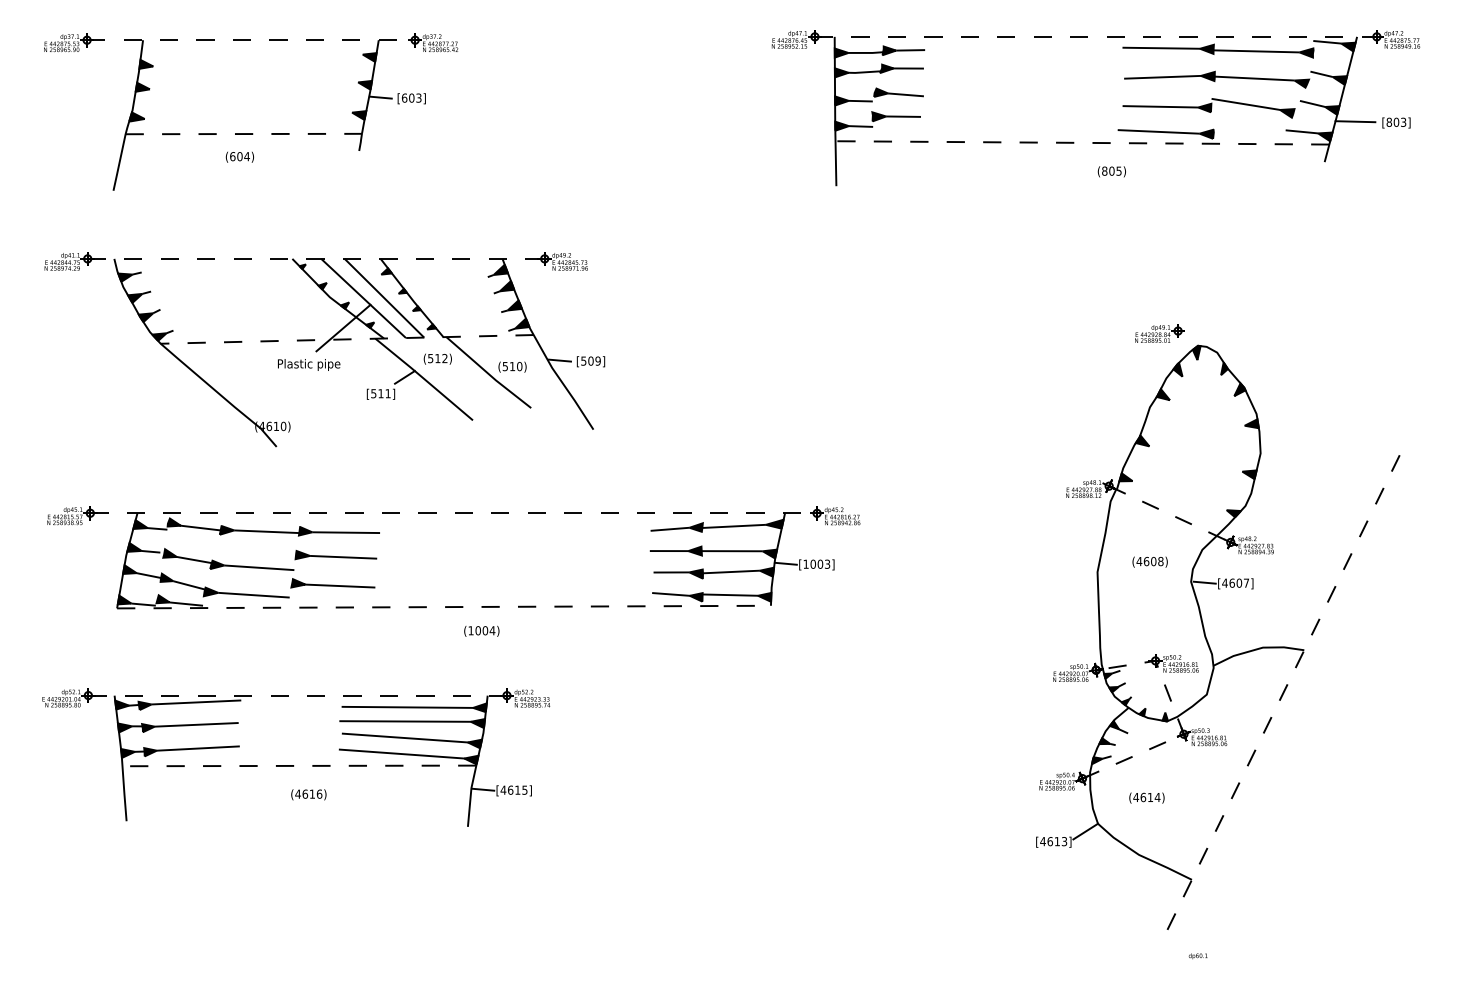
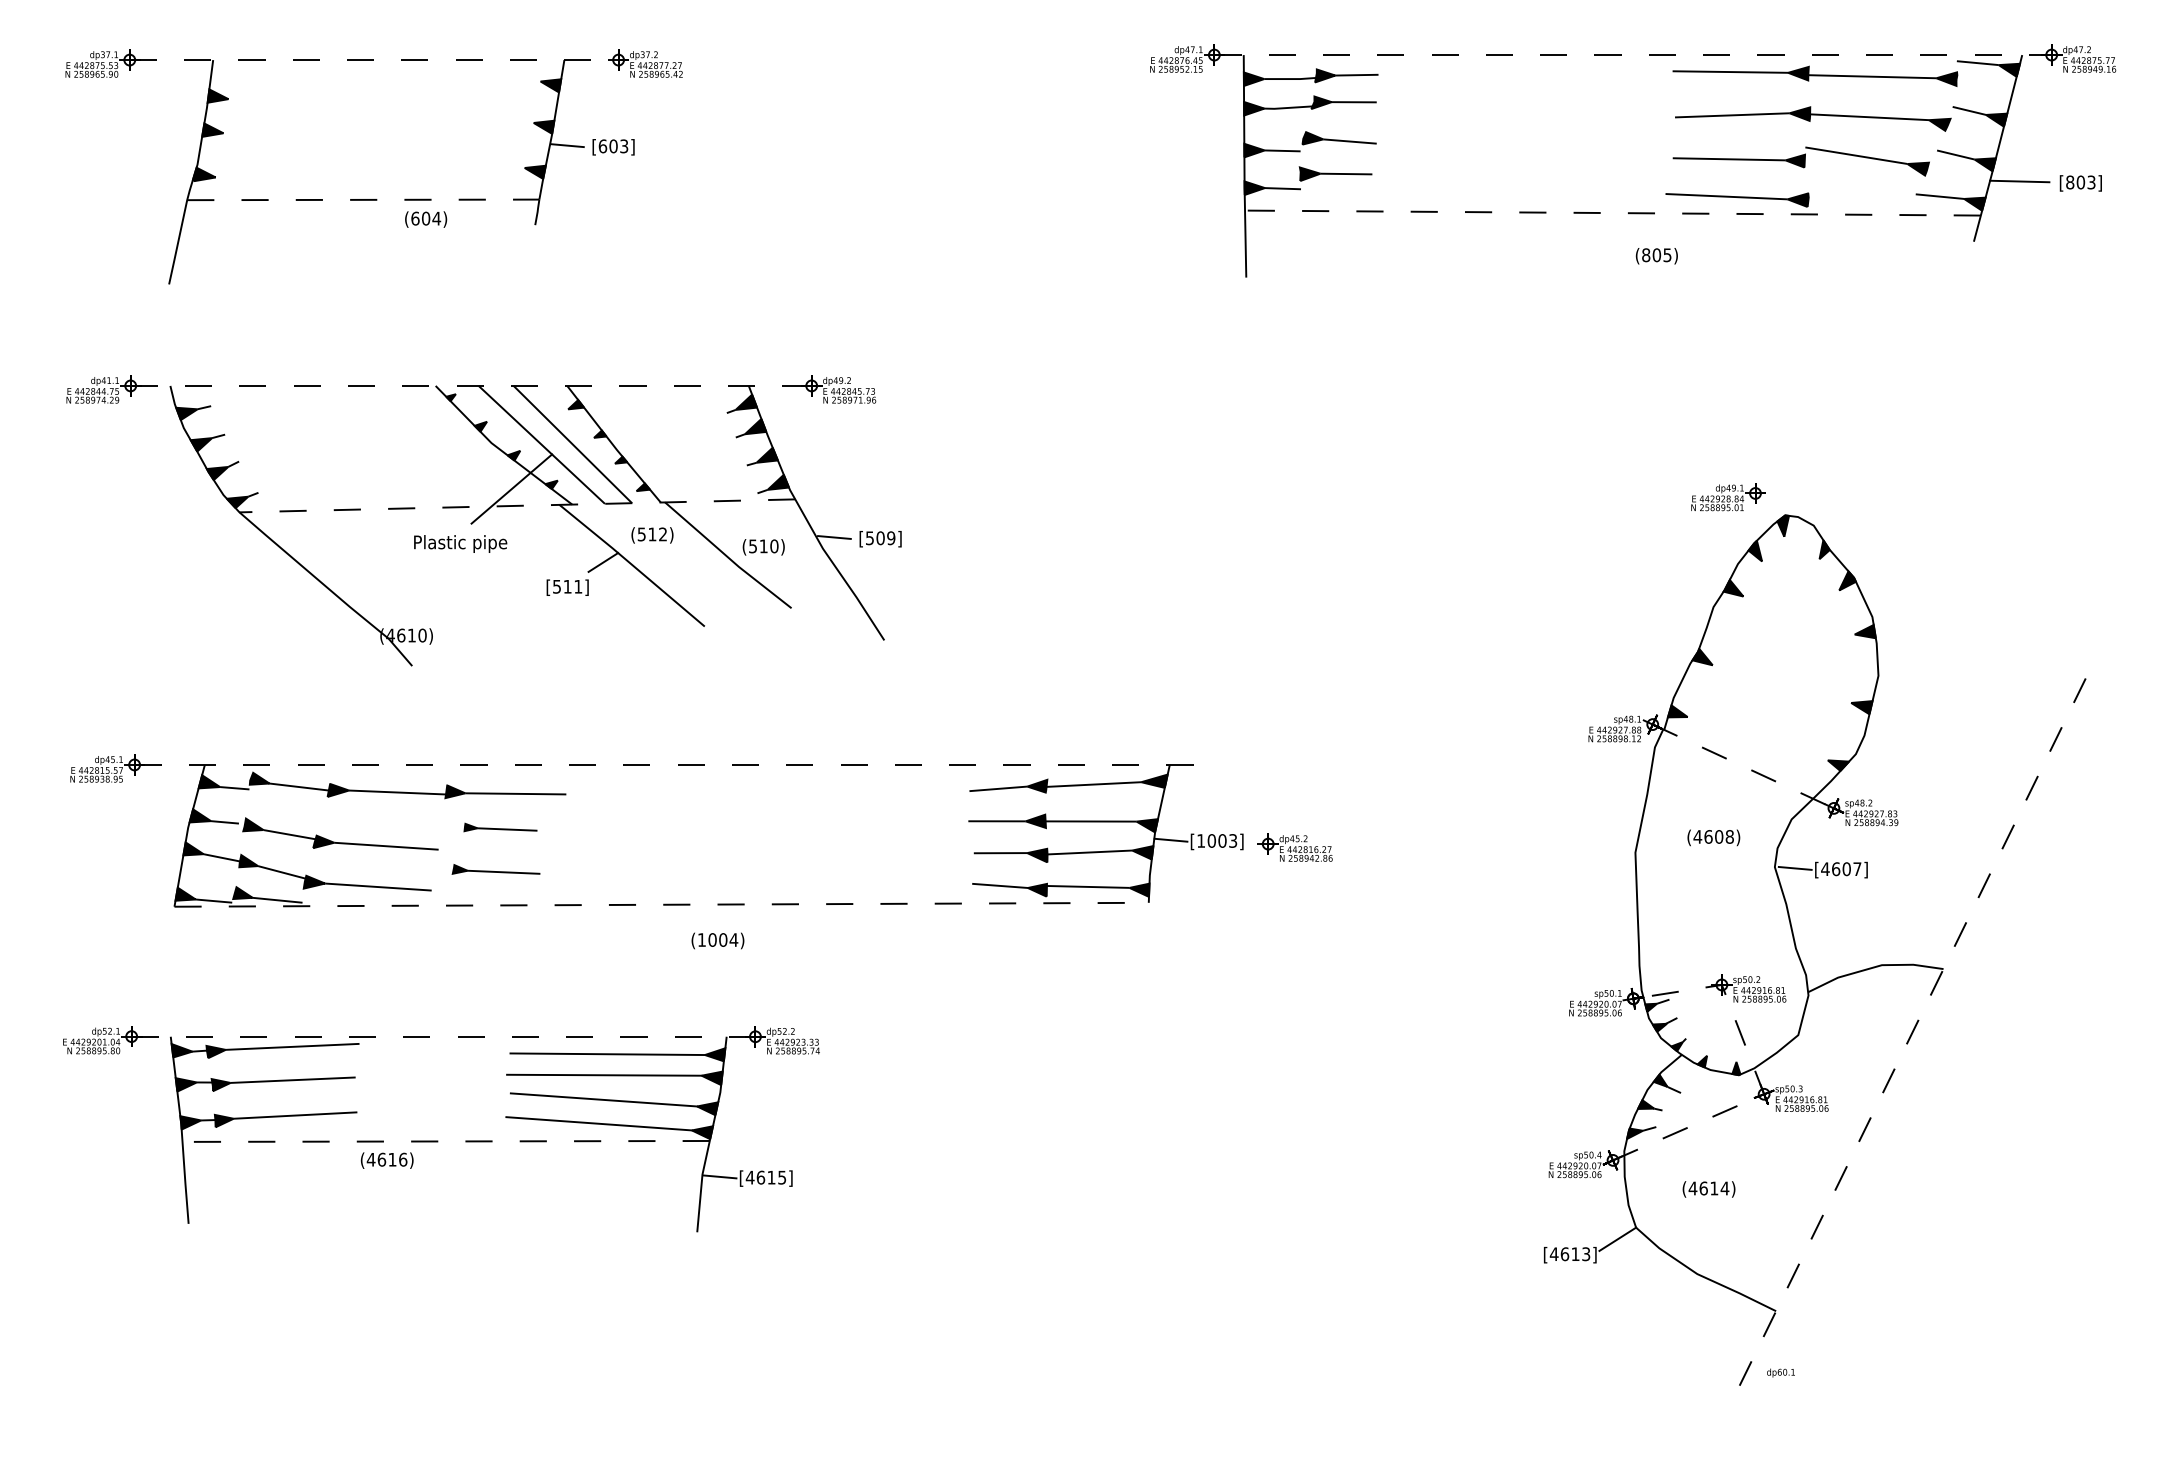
text: (239, 156) -> (425, 218), moved
part: (835, 515) -> (1295, 847), moved
part: (335, 555) -> (499, 827), size x0.6
part: (332, 583) -> (495, 869), size x0.7
text: (308, 794) -> (386, 1160), moved
text: (1197, 956) -> (1779, 1373), moved

